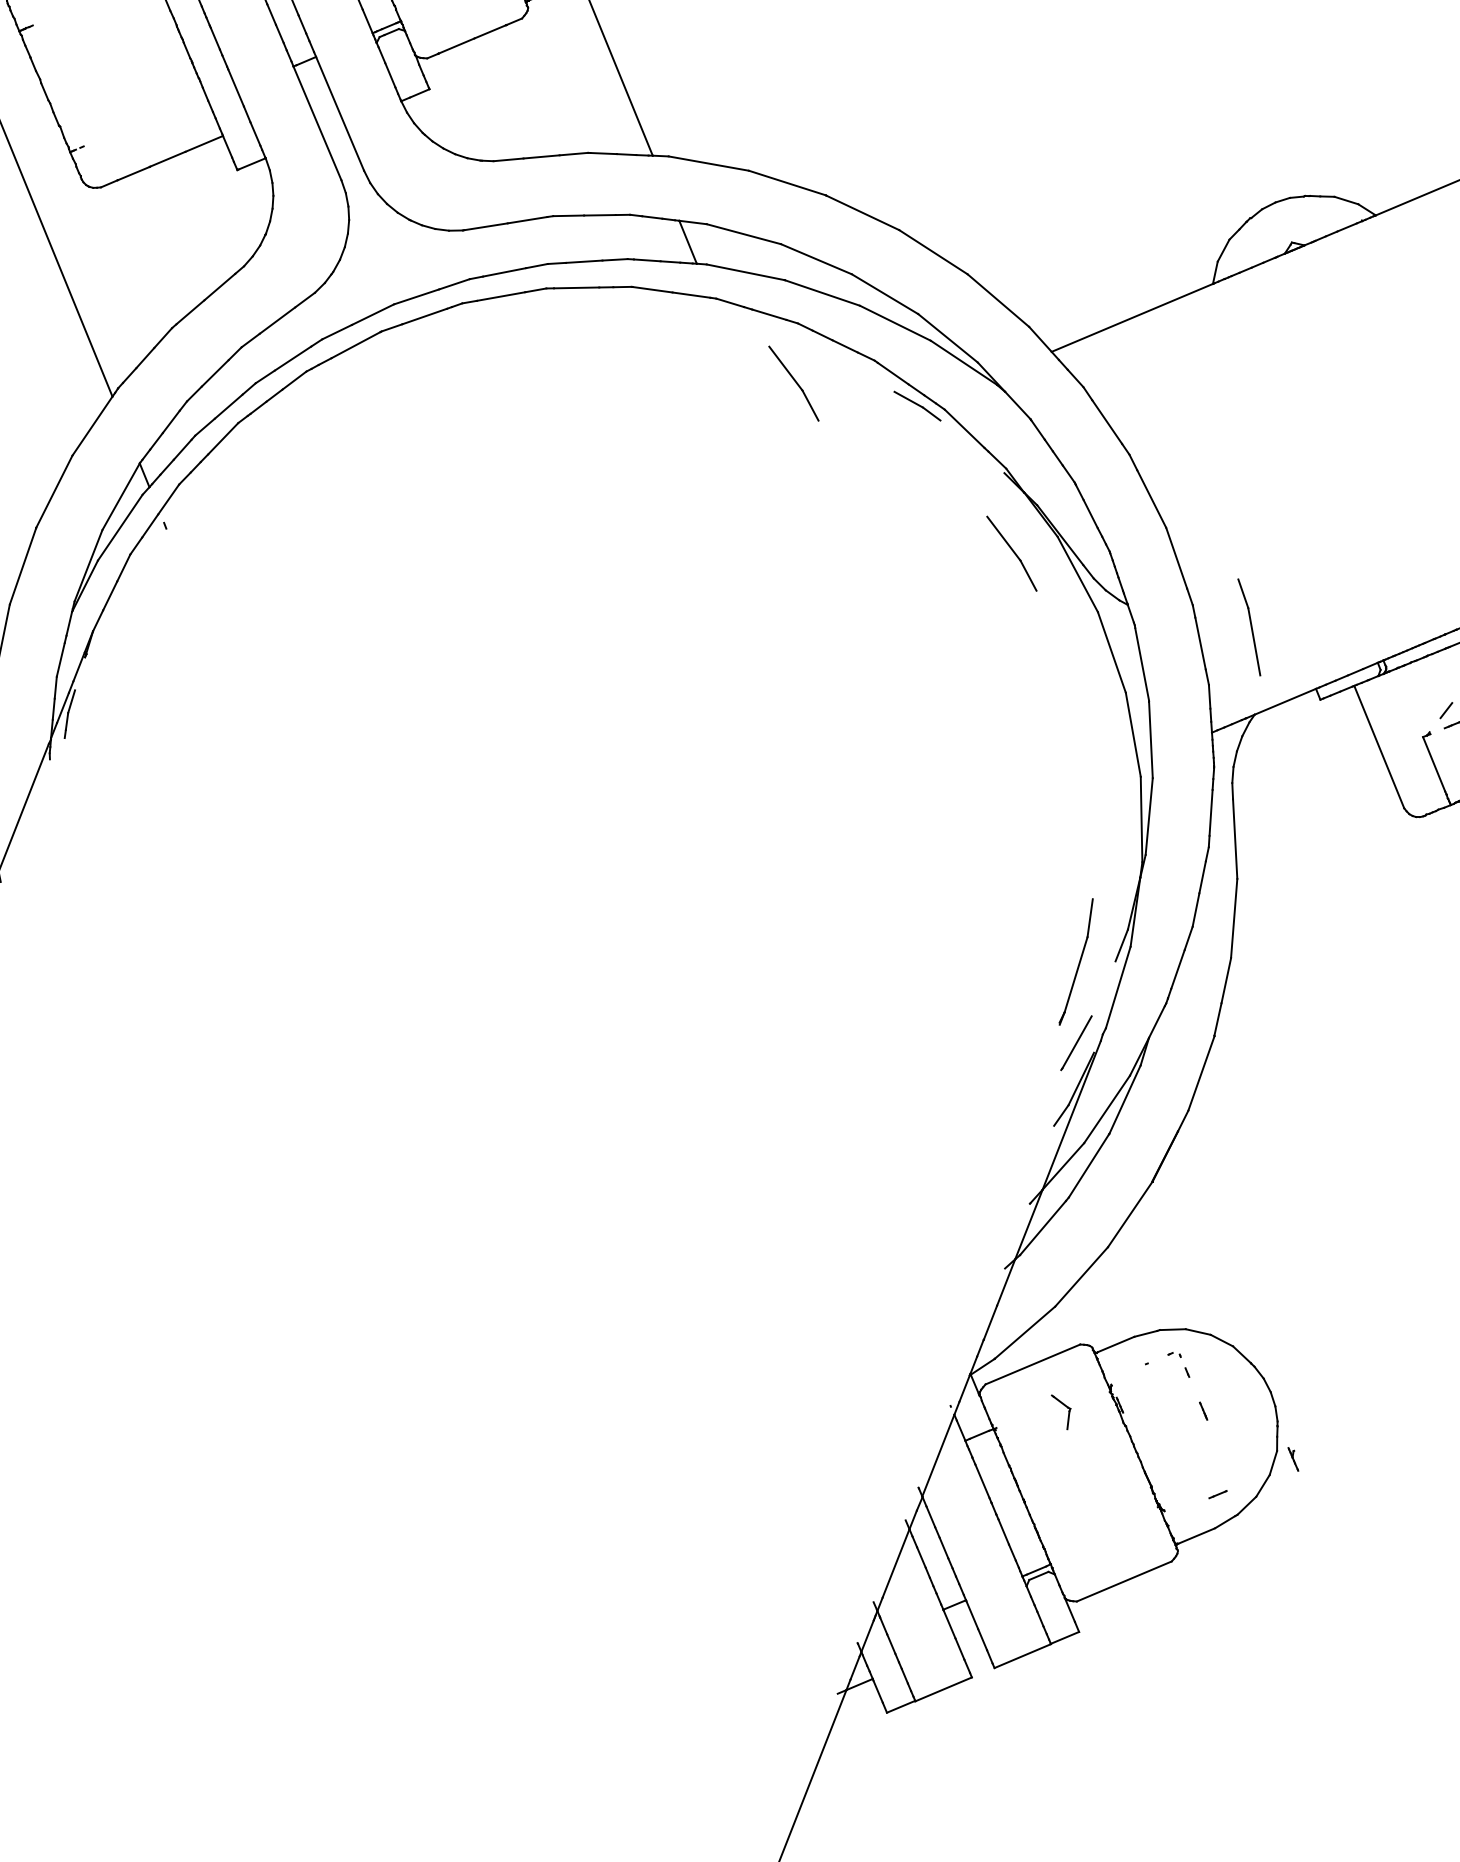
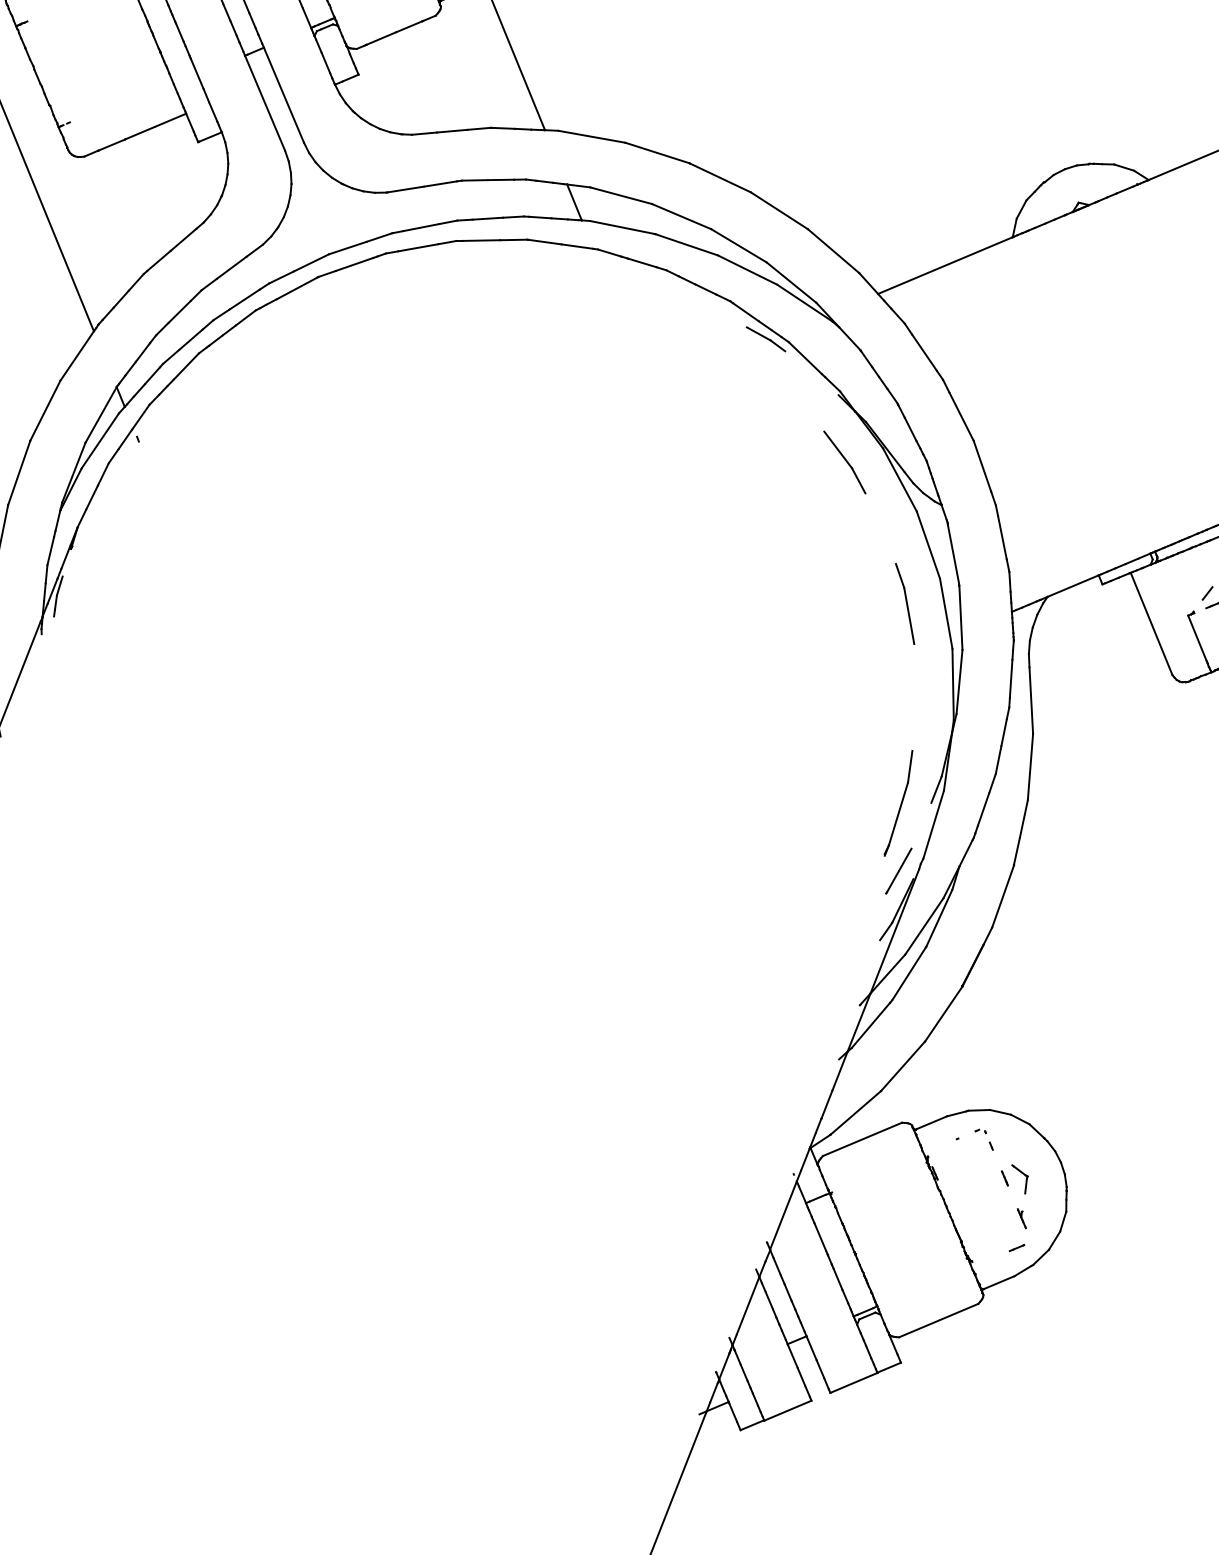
part: (793, 383) -> (662, 320), removed
part: (1249, 626) -> (905, 603), moved
part: (1060, 1412) -> (1019, 1179), moved
part: (1292, 1459) -> (1021, 1218), moved

